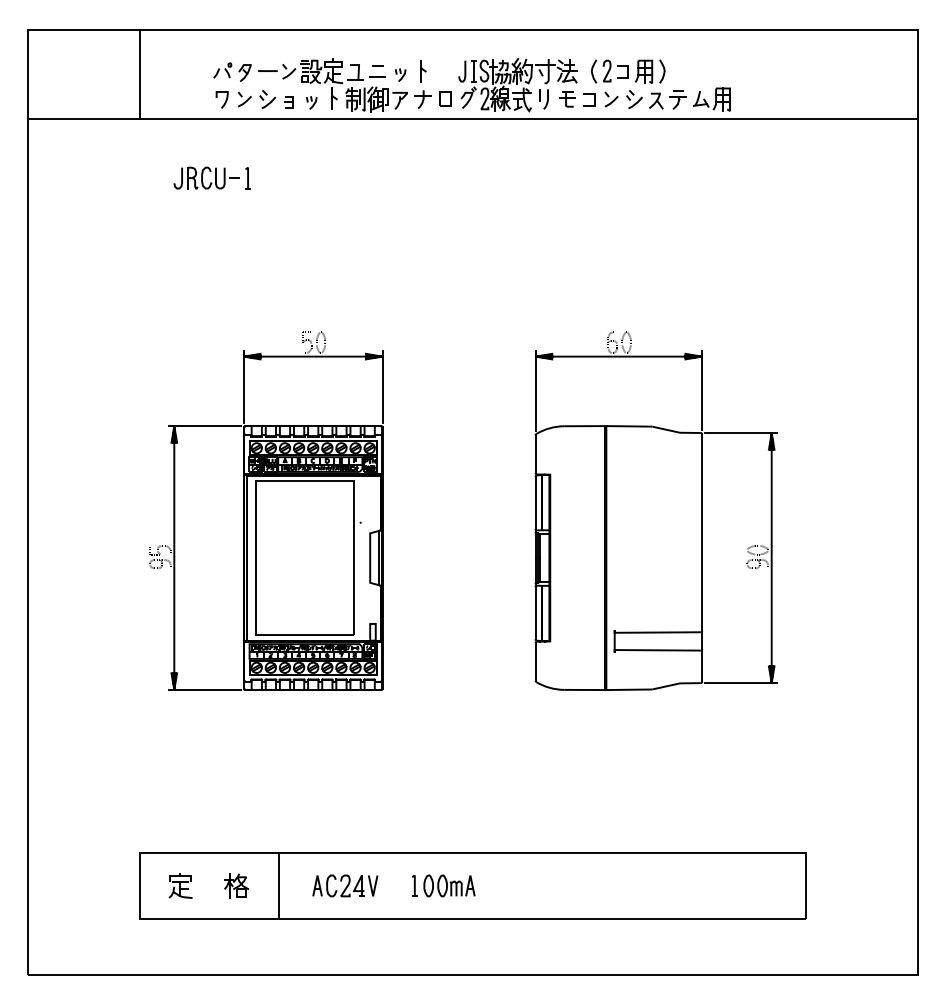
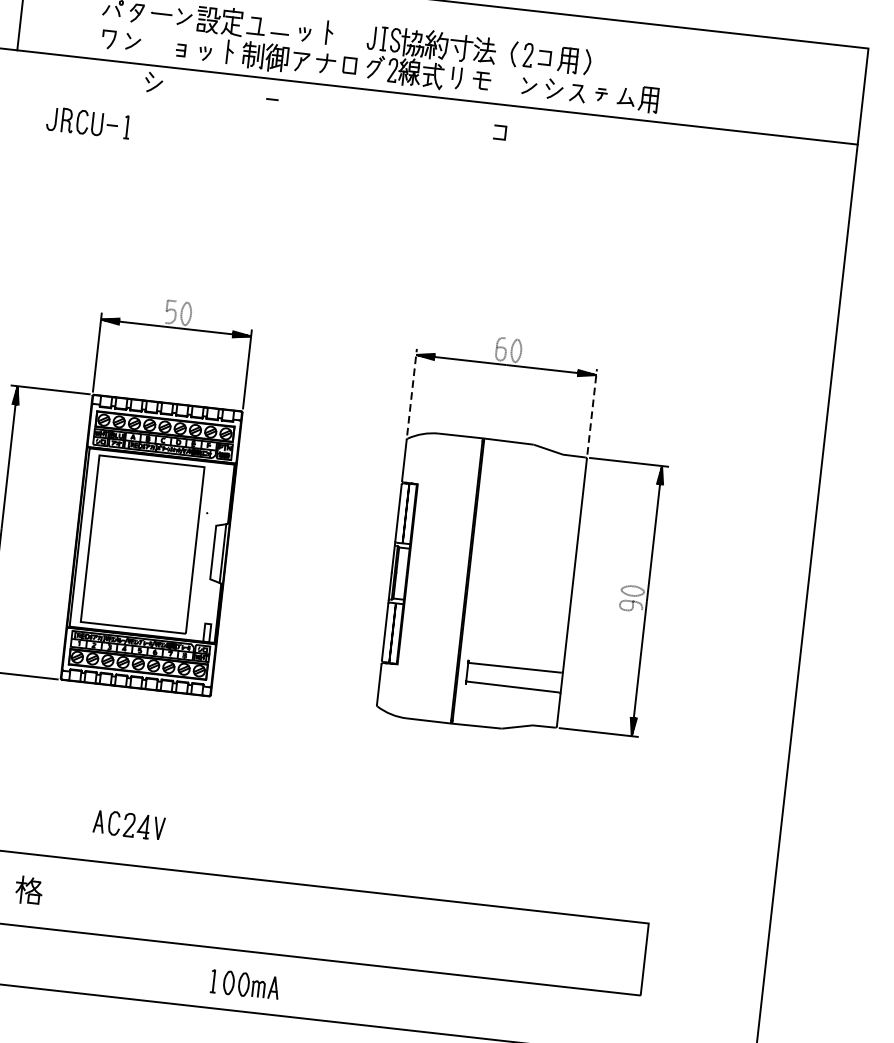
line: (377, 65) -> (272, 99), moved
line: (589, 94) -> (500, 126), moved
part: (267, 99) -> (153, 82), moved
part: (677, 99) -> (600, 94), size x0.6
line: (535, 390) -> (412, 391), solid -> dashed
line: (702, 390) -> (592, 411), solid -> dashed
line: (278, 885) -> (74, 895), removed
part: (345, 885) -> (129, 824), moved
part: (443, 885) -> (244, 984), moved

